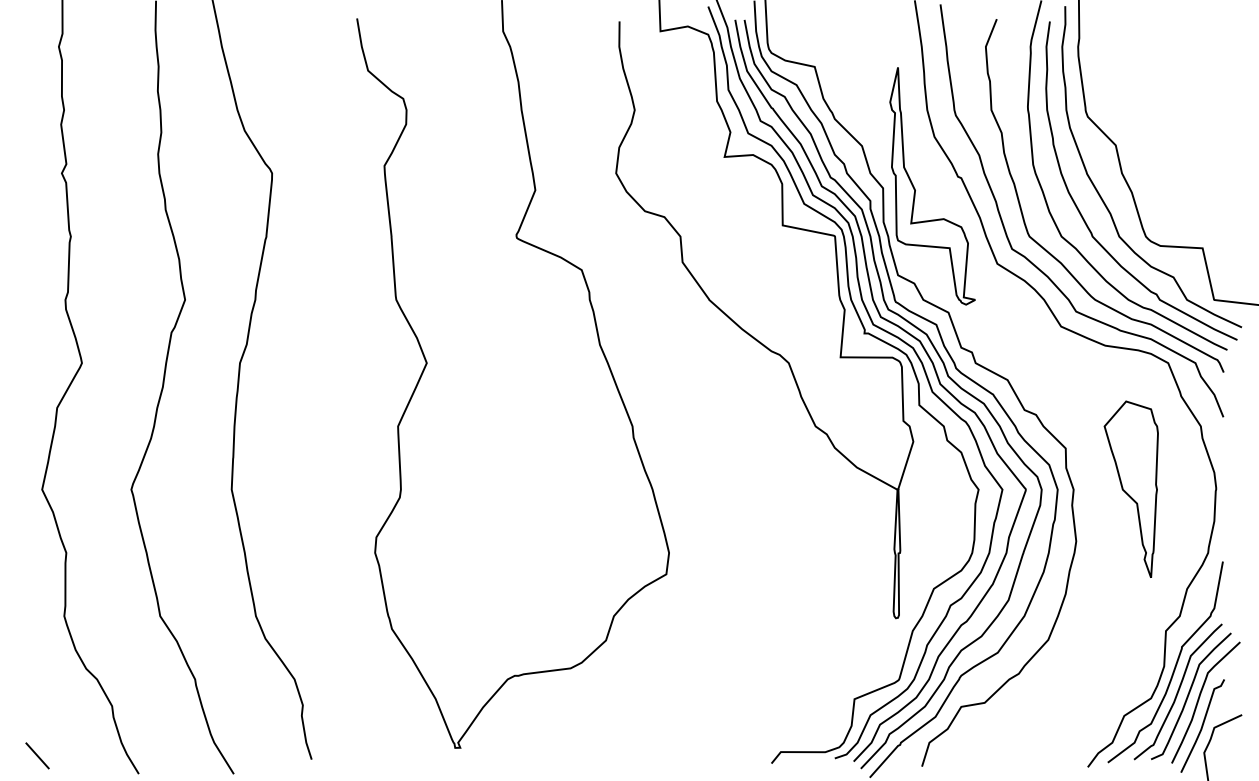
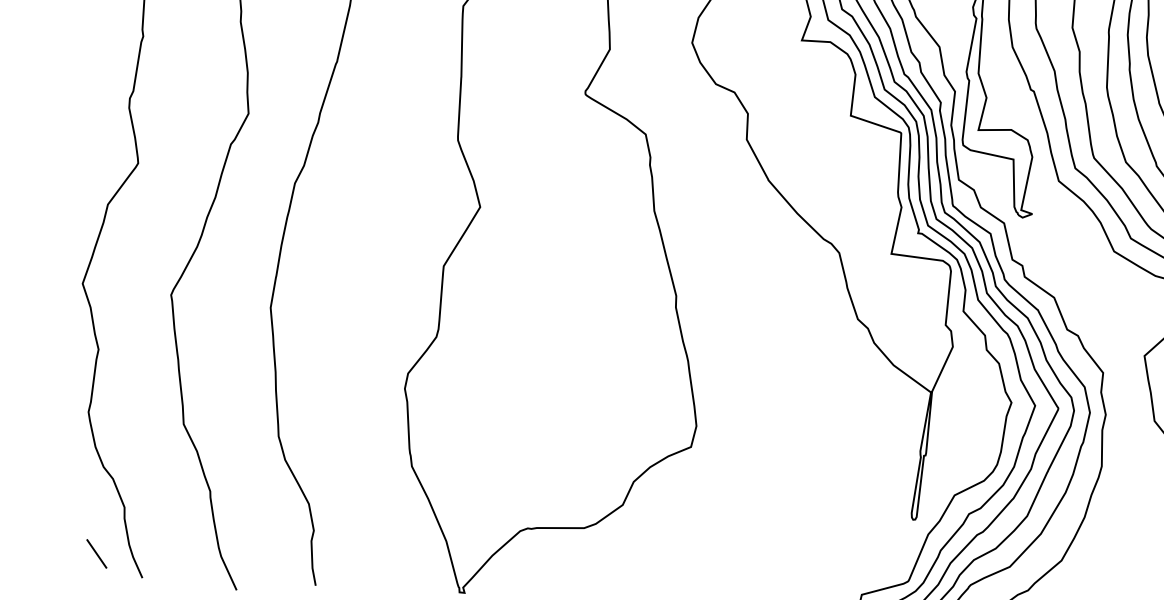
line: (37, 755) -> (96, 553), moved

